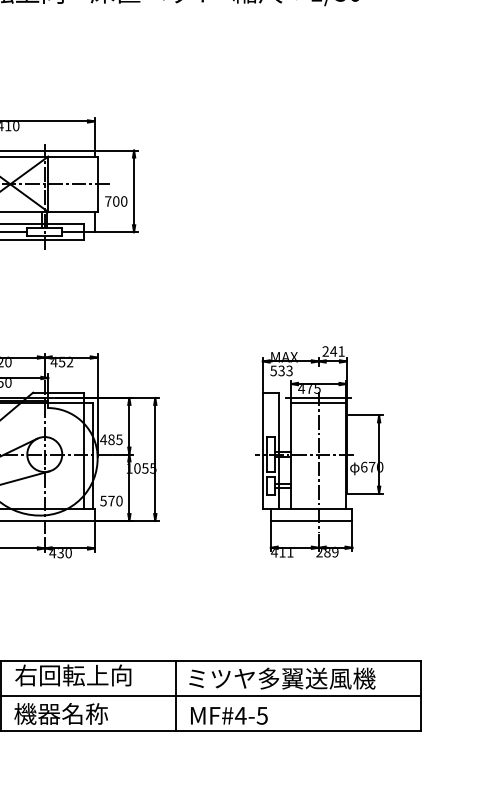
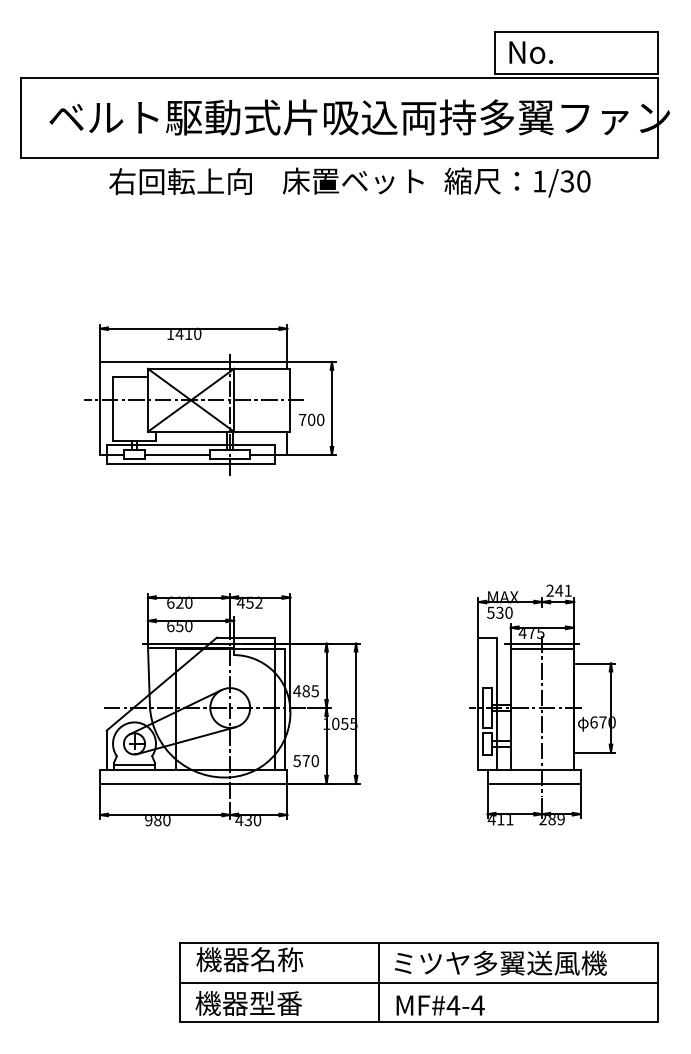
text: (289, 370) -> (508, 612), 533 -> 530
text: (73, 675) -> (262, 959), 右回転上向 -> 機器名称
text: (85, 714) -> (276, 1003), 機器名称 -> 機器型番
text: (261, 715) -> (477, 1005), MF#4-5 -> MF#4-4

